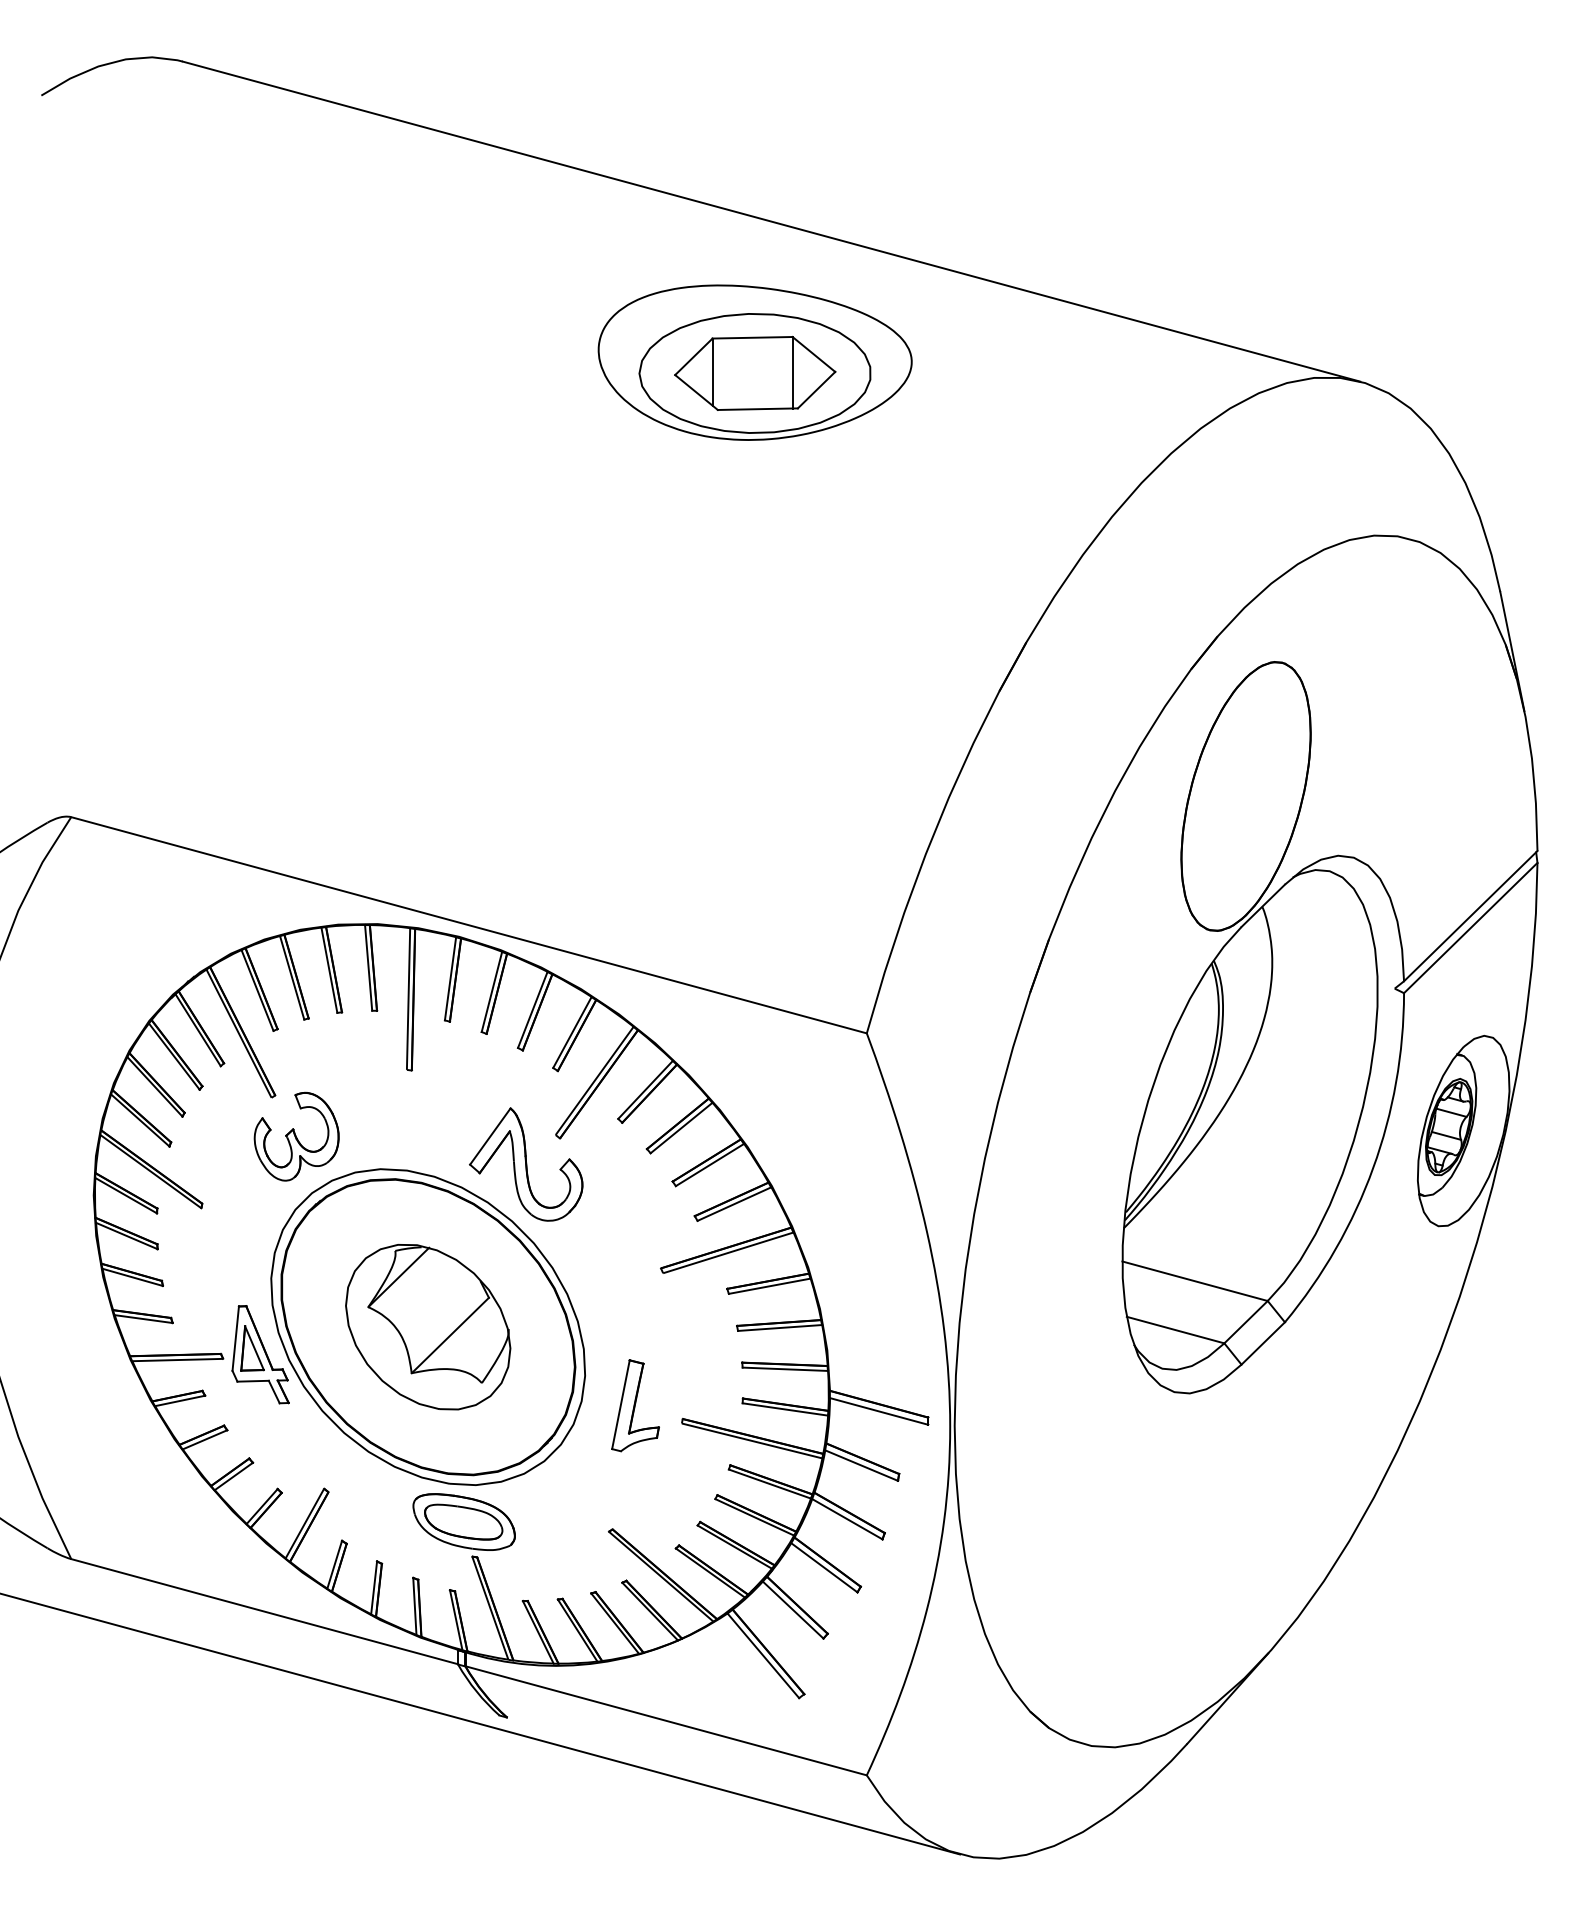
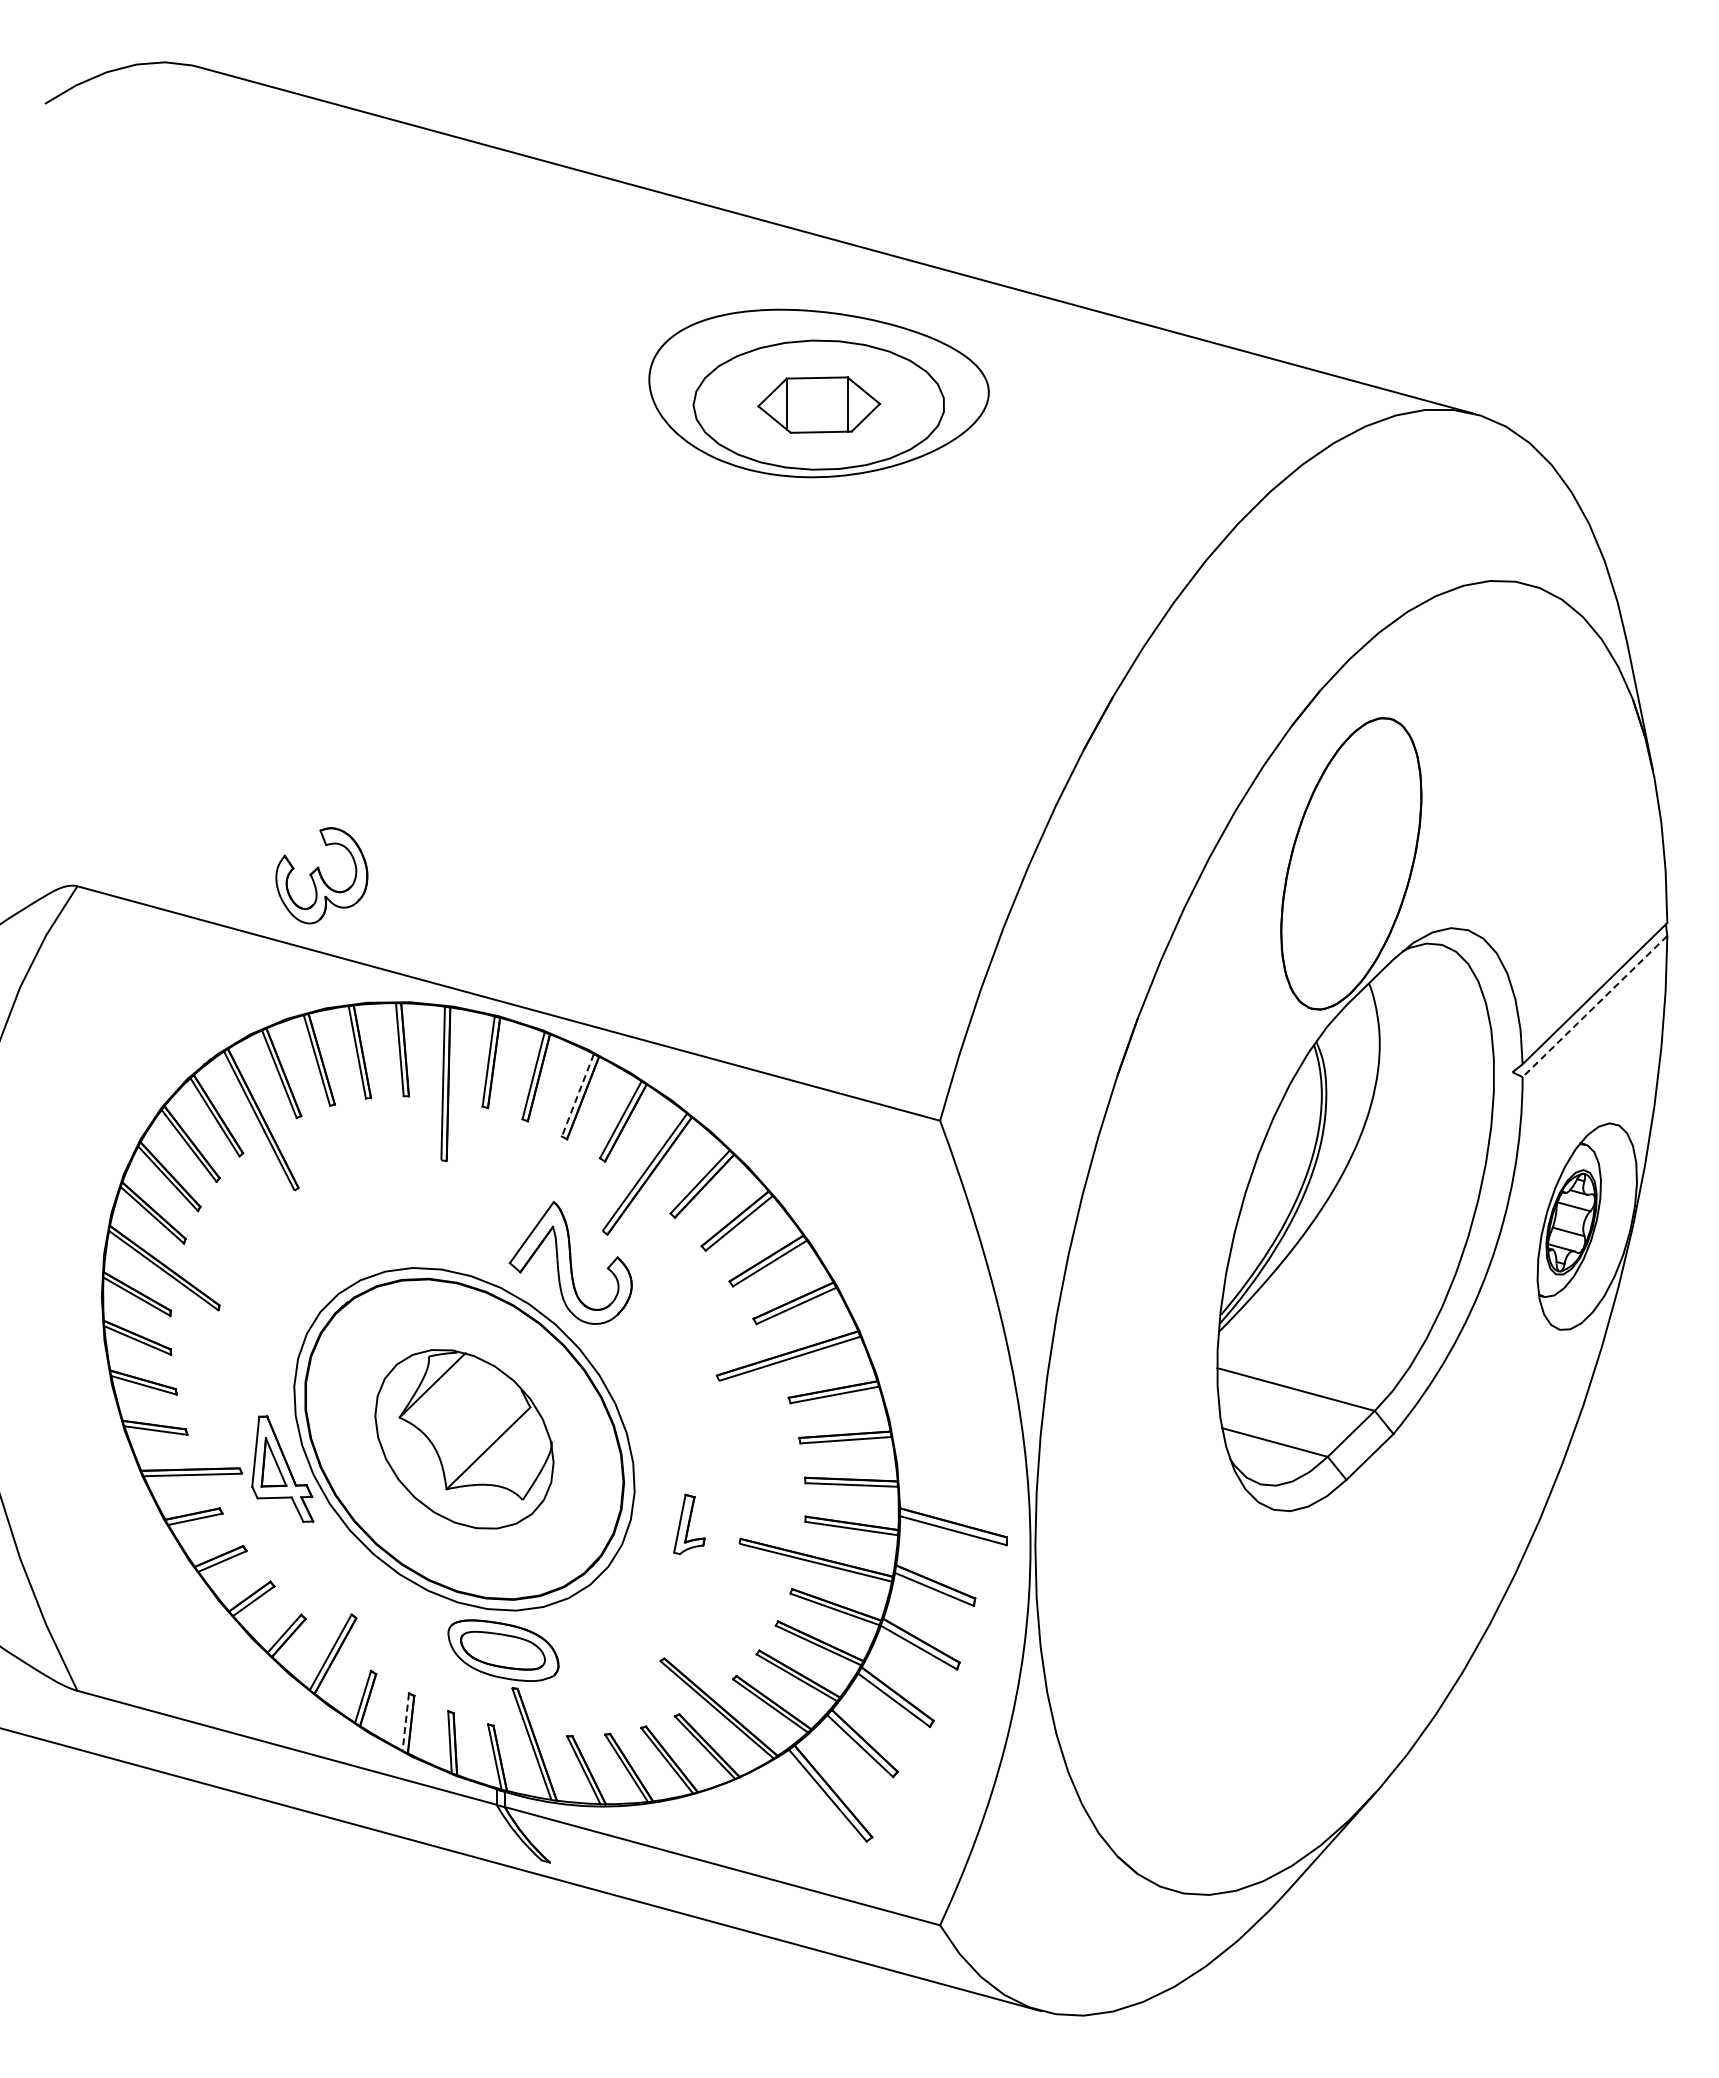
part: (755, 372) -> (819, 404), size x0.7
line: (1470, 928) -> (1594, 1006), solid -> dashed
line: (532, 1010) -> (577, 1095), solid -> dashed
part: (296, 1136) -> (321, 875), moved
part: (635, 1405) -> (689, 1524), size x0.6
line: (373, 1588) -> (405, 1722), solid -> dashed

